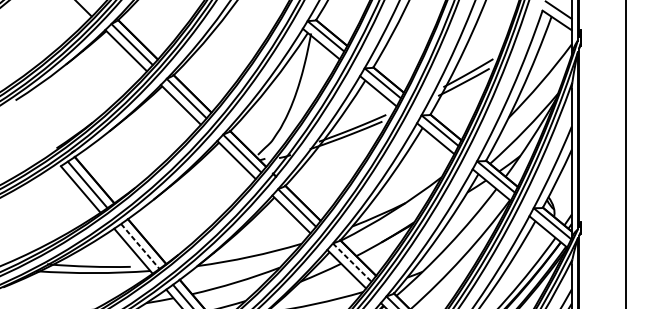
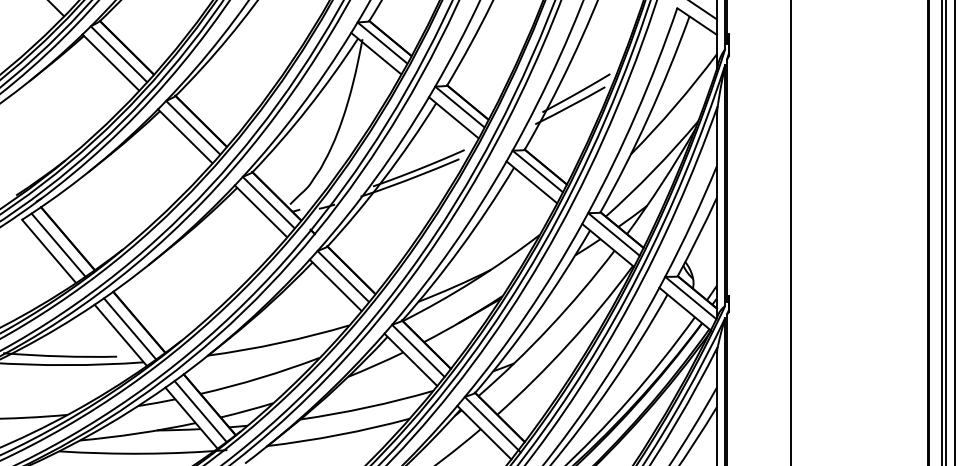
line: (140, 246) -> (130, 329), dashed -> solid
line: (352, 262) -> (418, 350), dashed -> solid

